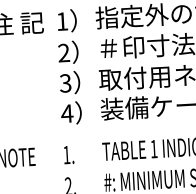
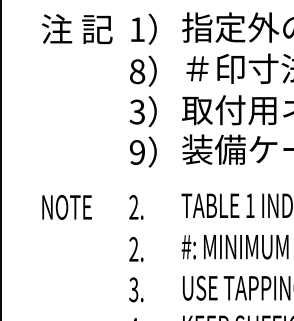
text: (64, 52) -> (137, 71), 2 -> 8
text: (67, 113) -> (137, 152), 4 -> 9
text: (66, 155) -> (133, 207), 1. -> 2.

